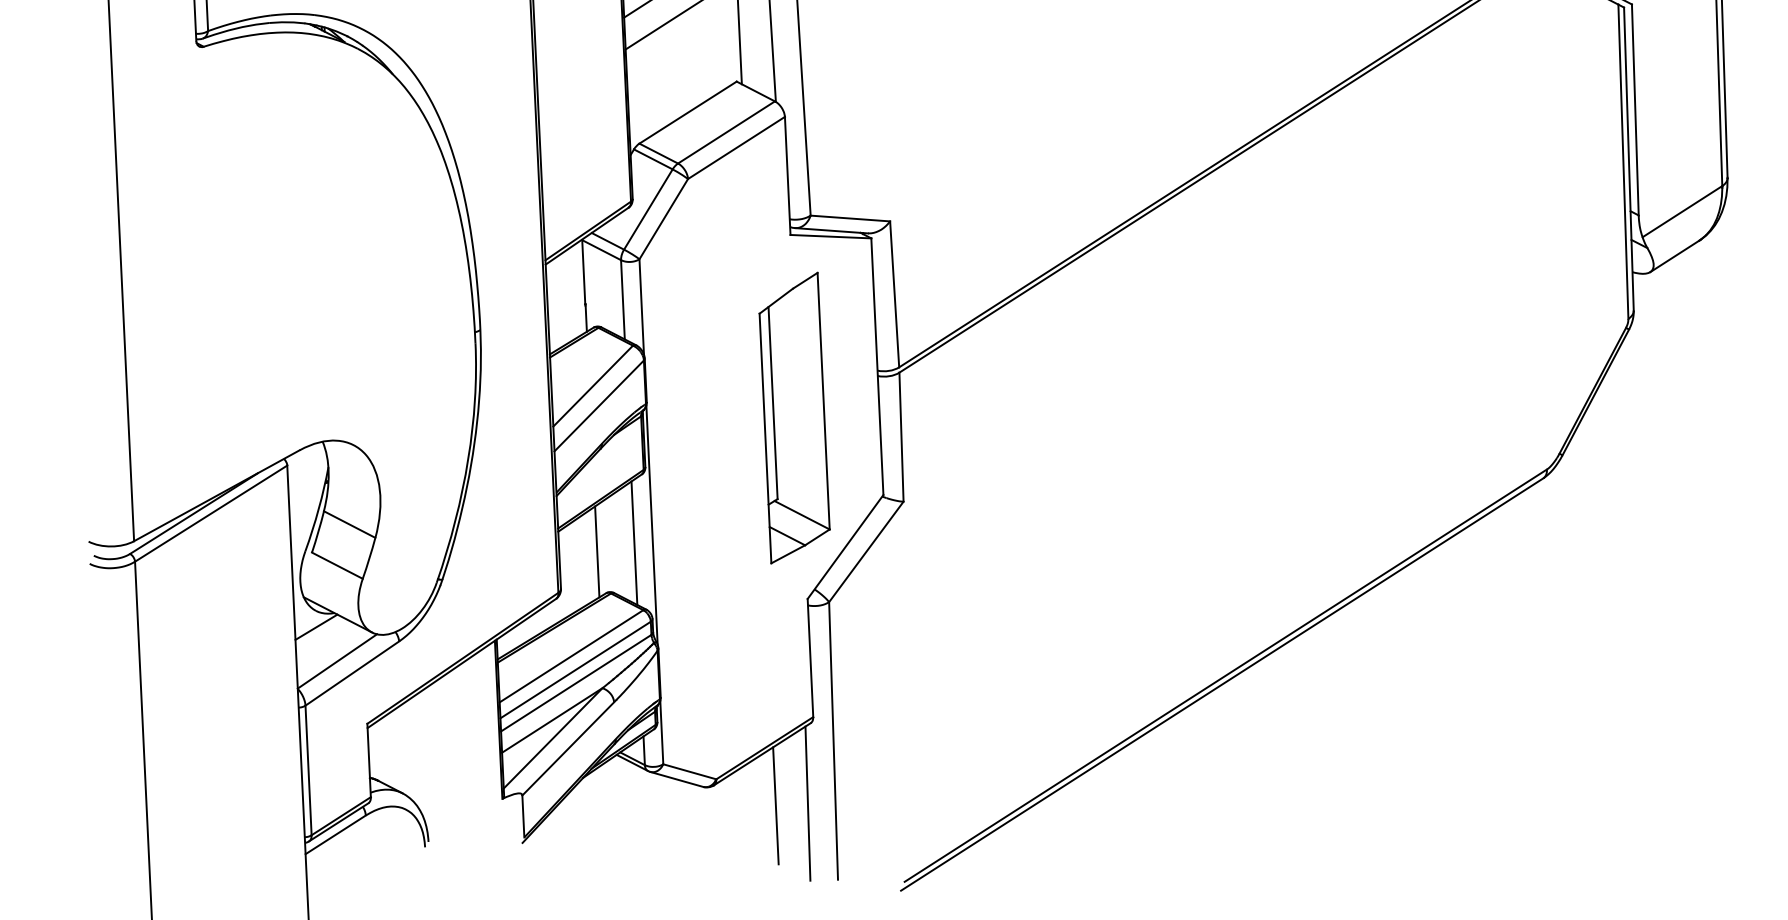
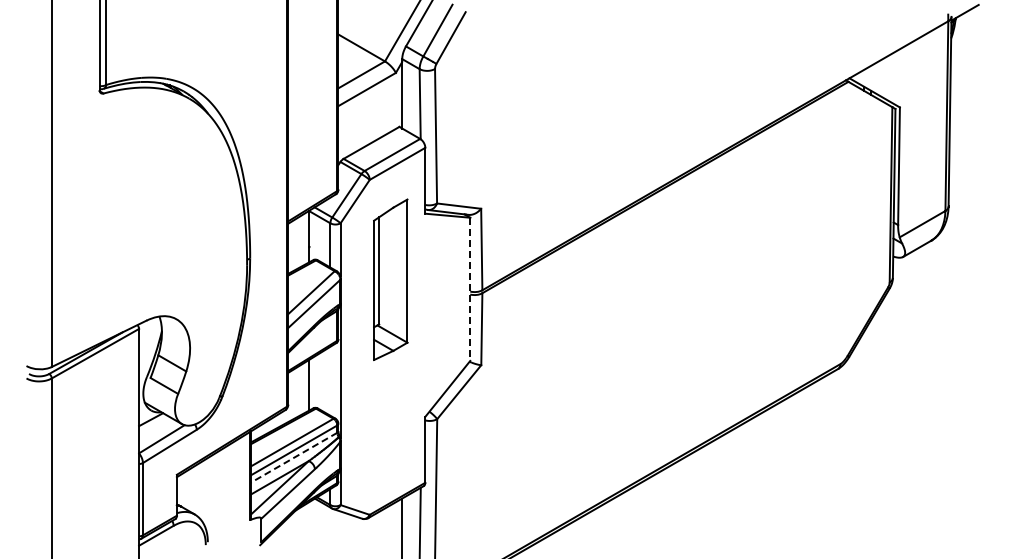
line: (877, 366) -> (470, 289), solid -> dashed
part: (793, 417) -> (390, 279), moved
line: (634, 541) -> (330, 380), removed
line: (576, 682) -> (294, 457), solid -> dashed

